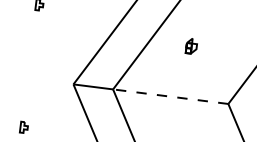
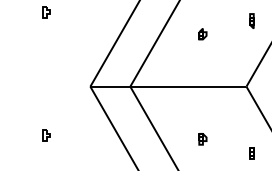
part: (241, 38) -> (251, 20), added
part: (191, 46) -> (202, 34), size x0.71
line: (169, 96) -> (187, 86), dashed -> solid

